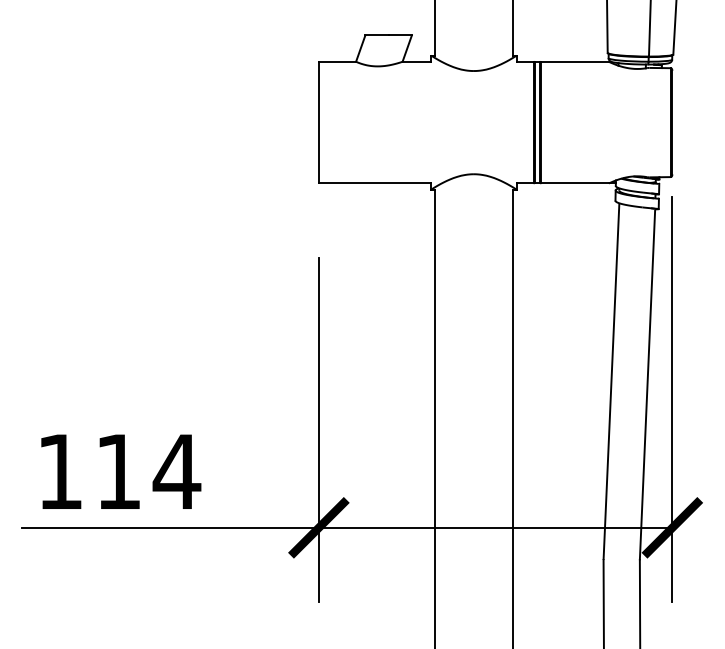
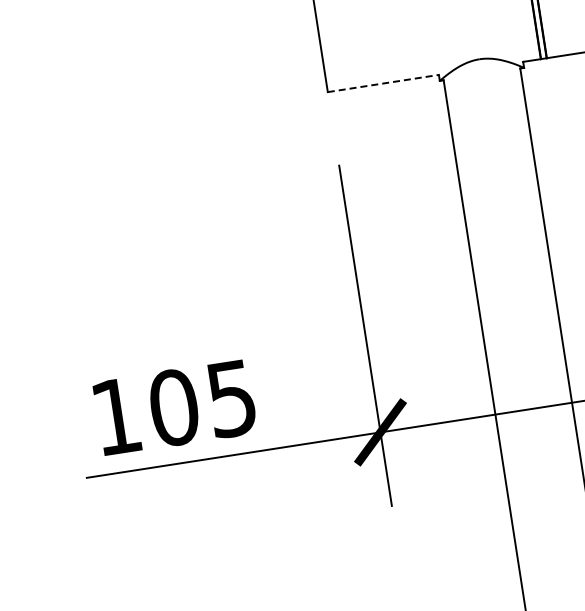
line: (375, 183) -> (383, 83), solid -> dashed
text: (148, 471) -> (203, 402), 114 -> 105

